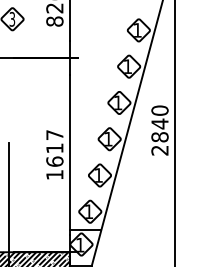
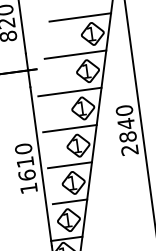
line: (128, 12) -> (80, 17), added
line: (118, 48) -> (75, 54), added
line: (108, 84) -> (69, 91), added
line: (103, 121) -> (69, 128), added
text: (54, 134) -> (23, 148), 1617 -> 1610
line: (98, 157) -> (69, 165), added
line: (93, 193) -> (69, 201), added

